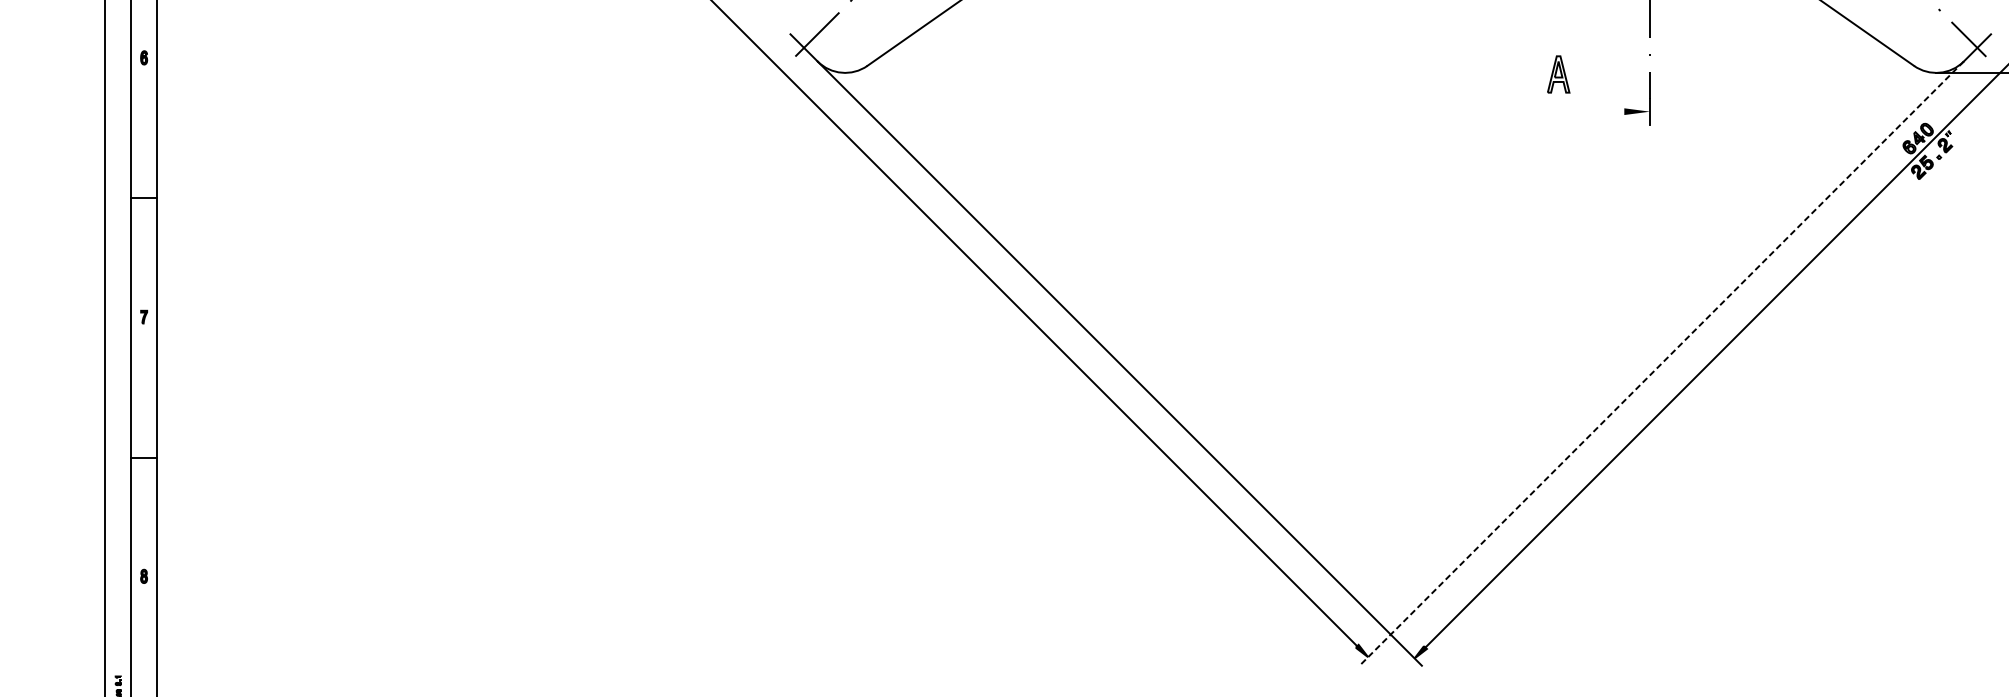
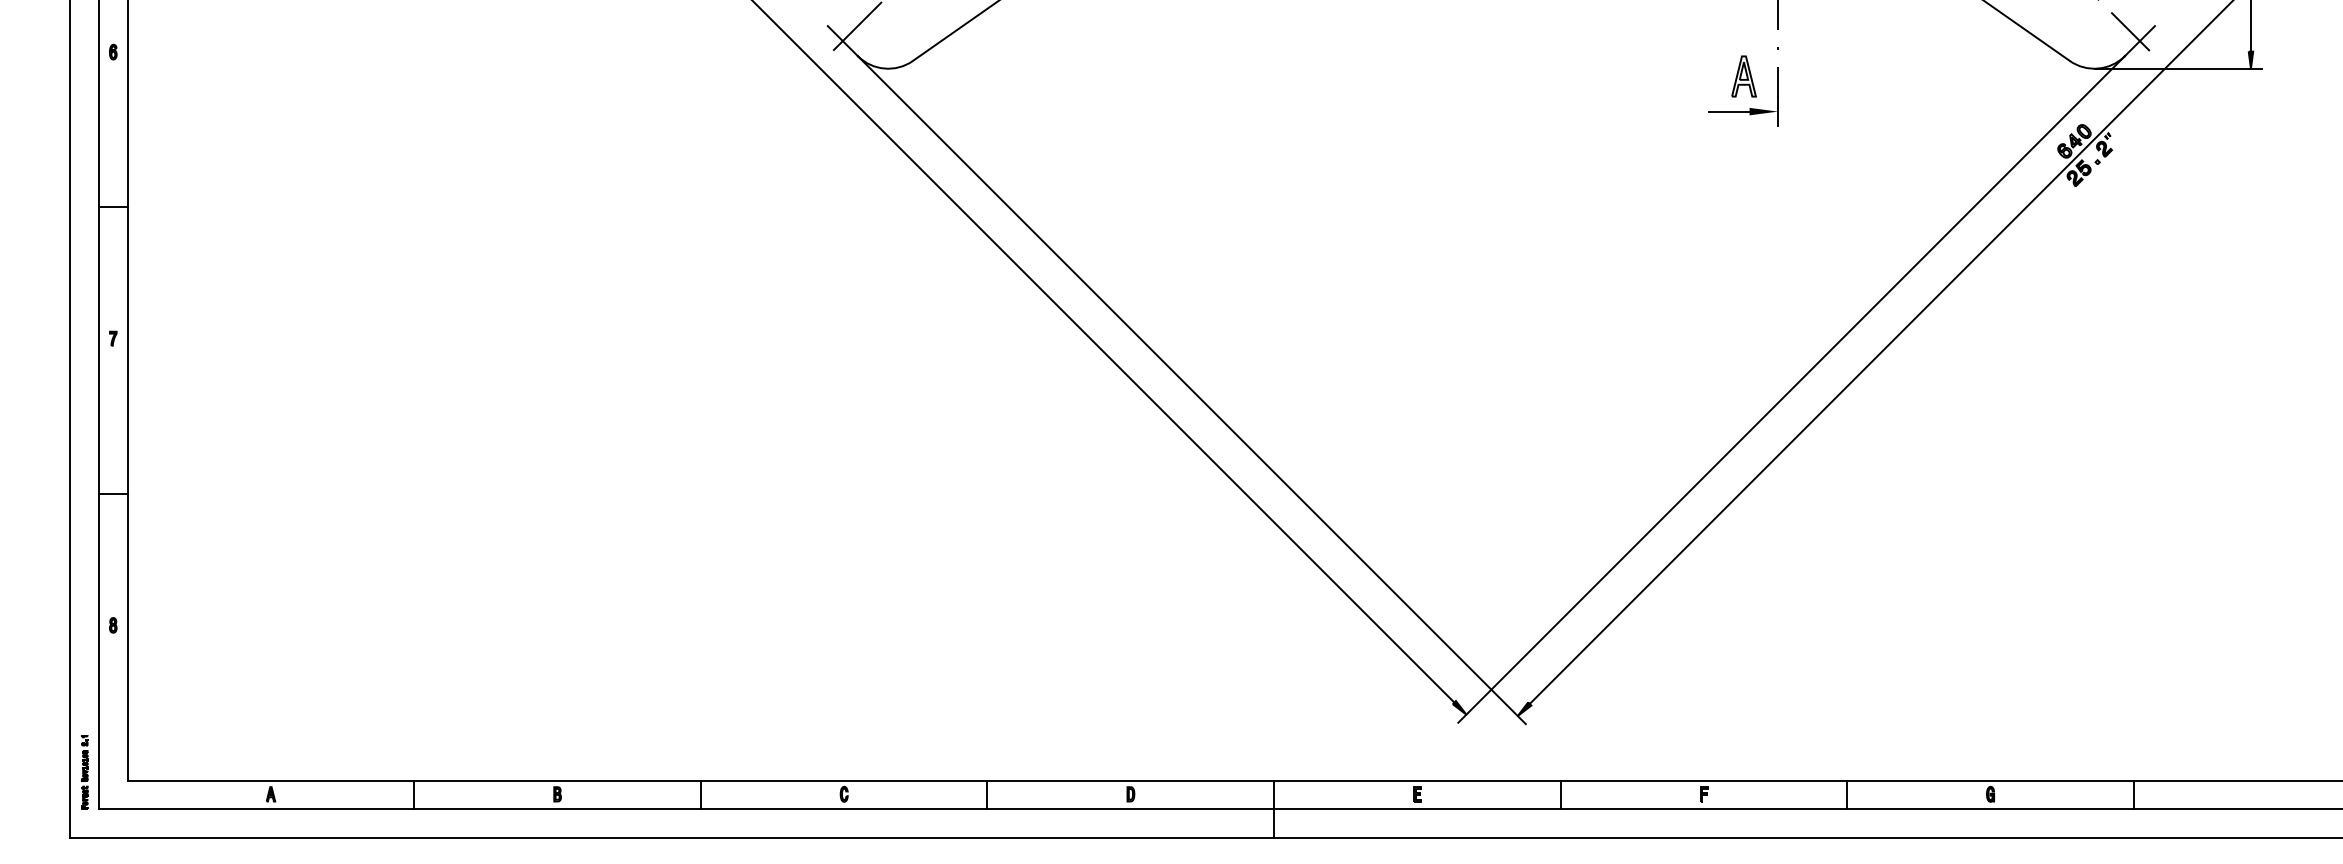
part: (1558, 74) -> (1743, 76), moved
line: (1606, 111) -> (1729, 111), added
line: (1662, 363) -> (1791, 389), dashed -> solid

